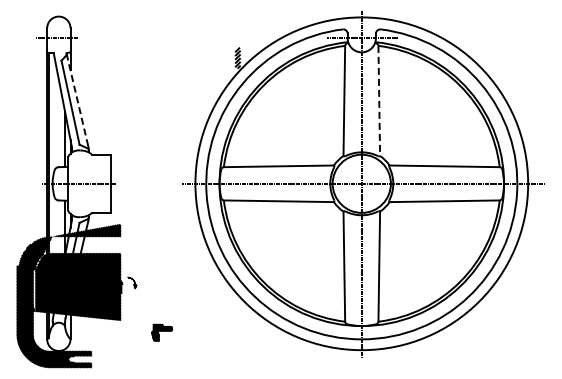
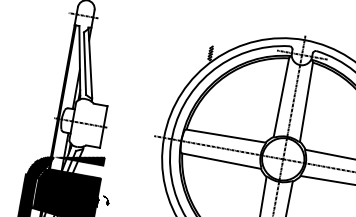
line: (77, 99) -> (90, 62), dashed -> solid
line: (379, 101) -> (306, 102), dashed -> solid

